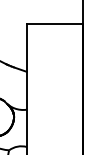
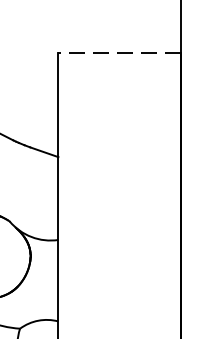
line: (54, 24) -> (119, 53), solid -> dashed

